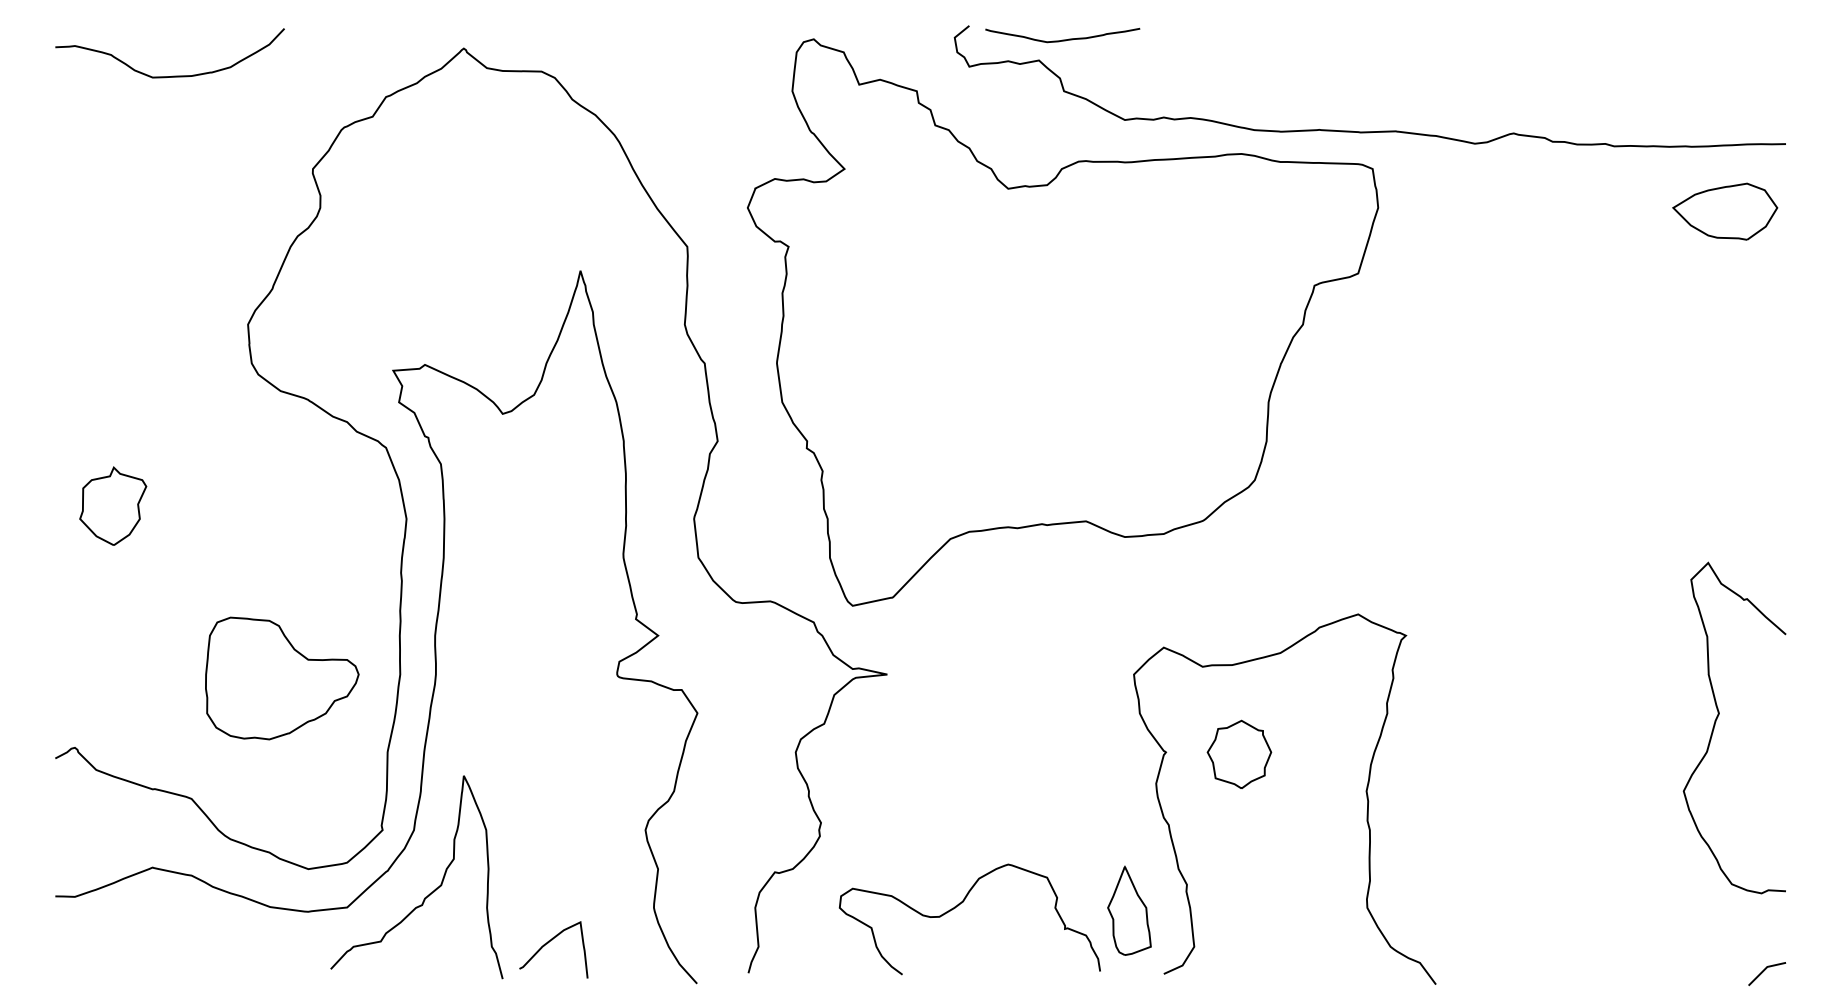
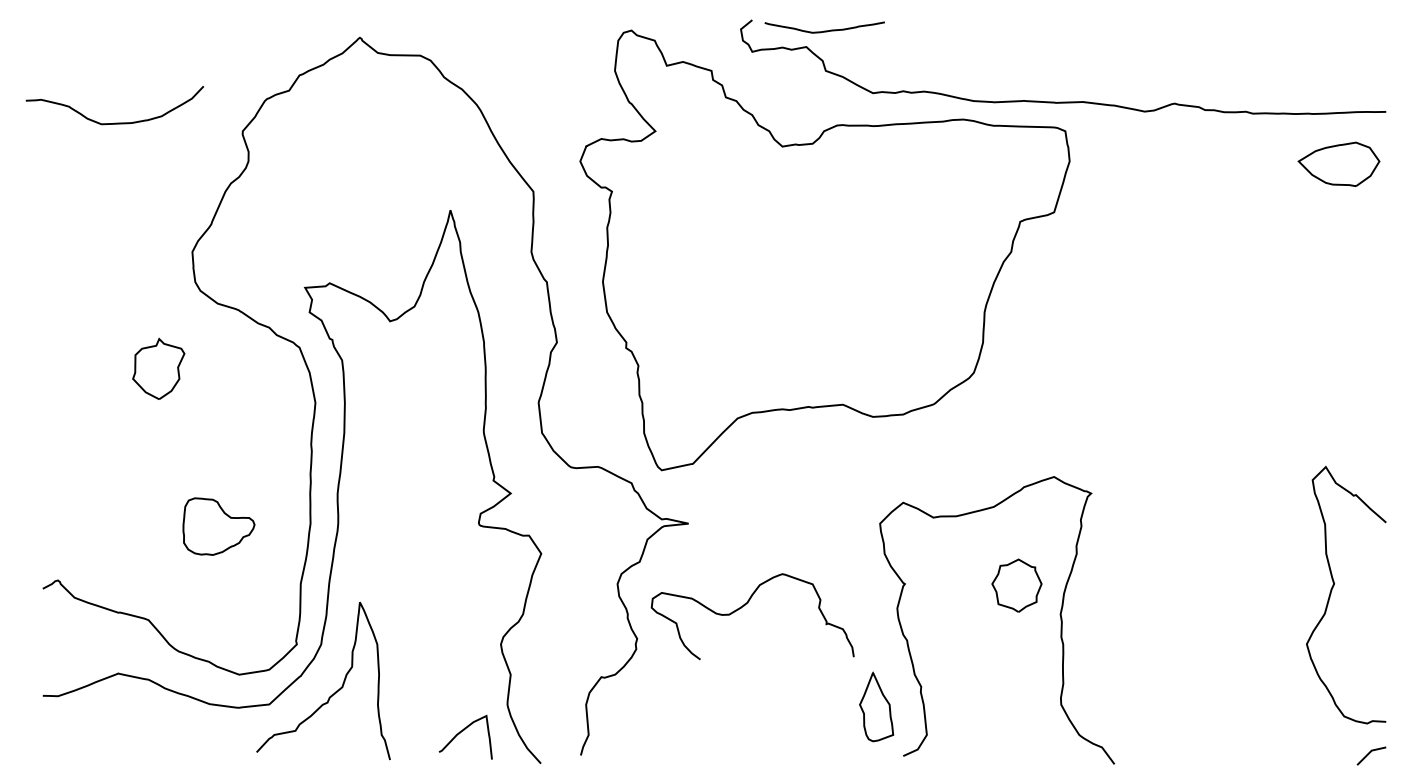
curve: (169, 75) -> (114, 122), moved
part: (112, 505) -> (158, 368), moved
part: (281, 678) -> (218, 526), size x0.6
curve: (1718, 719) -> (1333, 588), moved
part: (1238, 754) -> (1016, 585), moved
curve: (959, 906) -> (744, 606), moved
curve: (550, 942) -> (463, 731), moved

